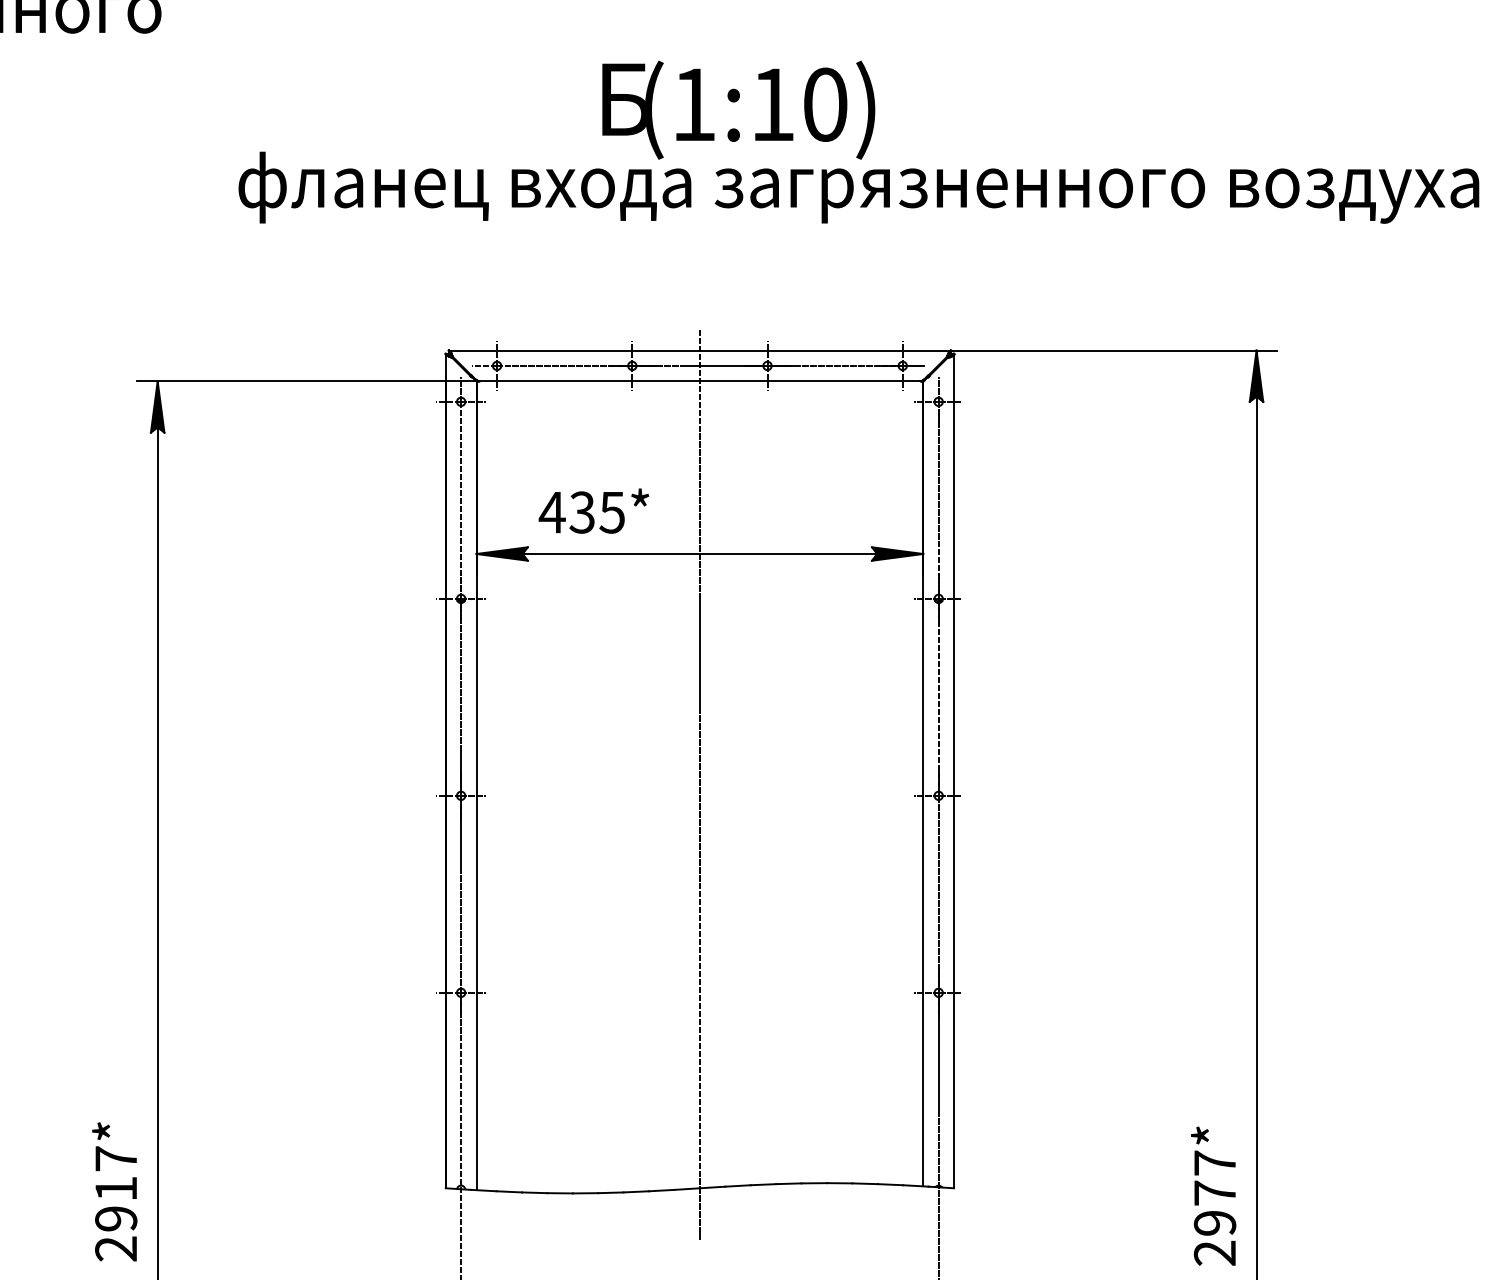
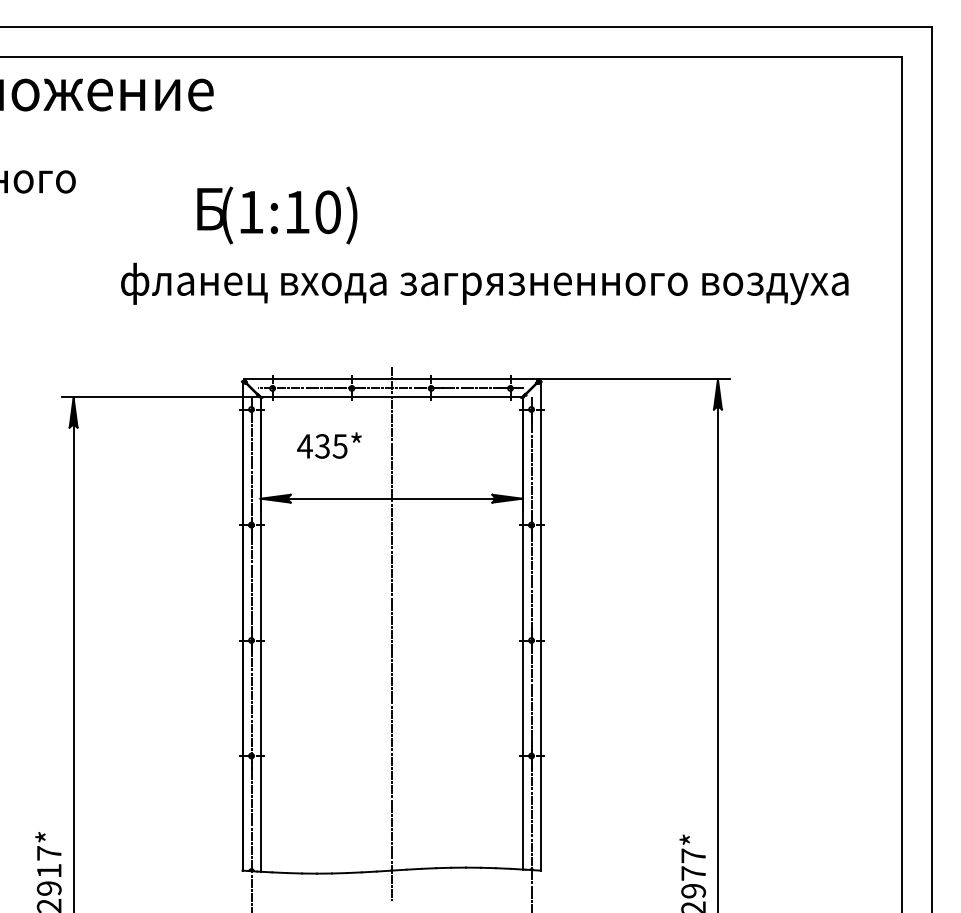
text: (739, 110) -> (277, 215), moved
text: (594, 511) -> (329, 445), moved

